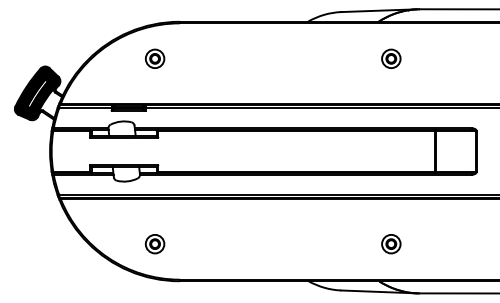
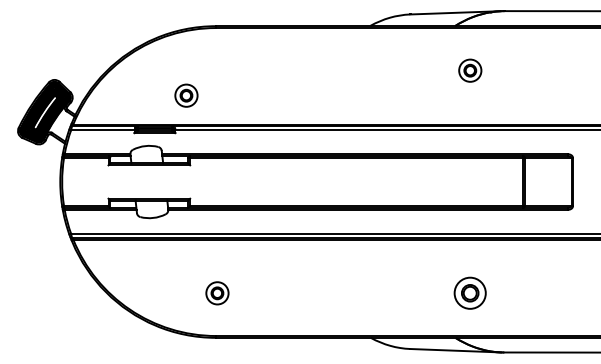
part: (155, 58) -> (186, 95), moved
part: (155, 244) -> (217, 293), moved
part: (391, 244) -> (470, 293), size x1.4

